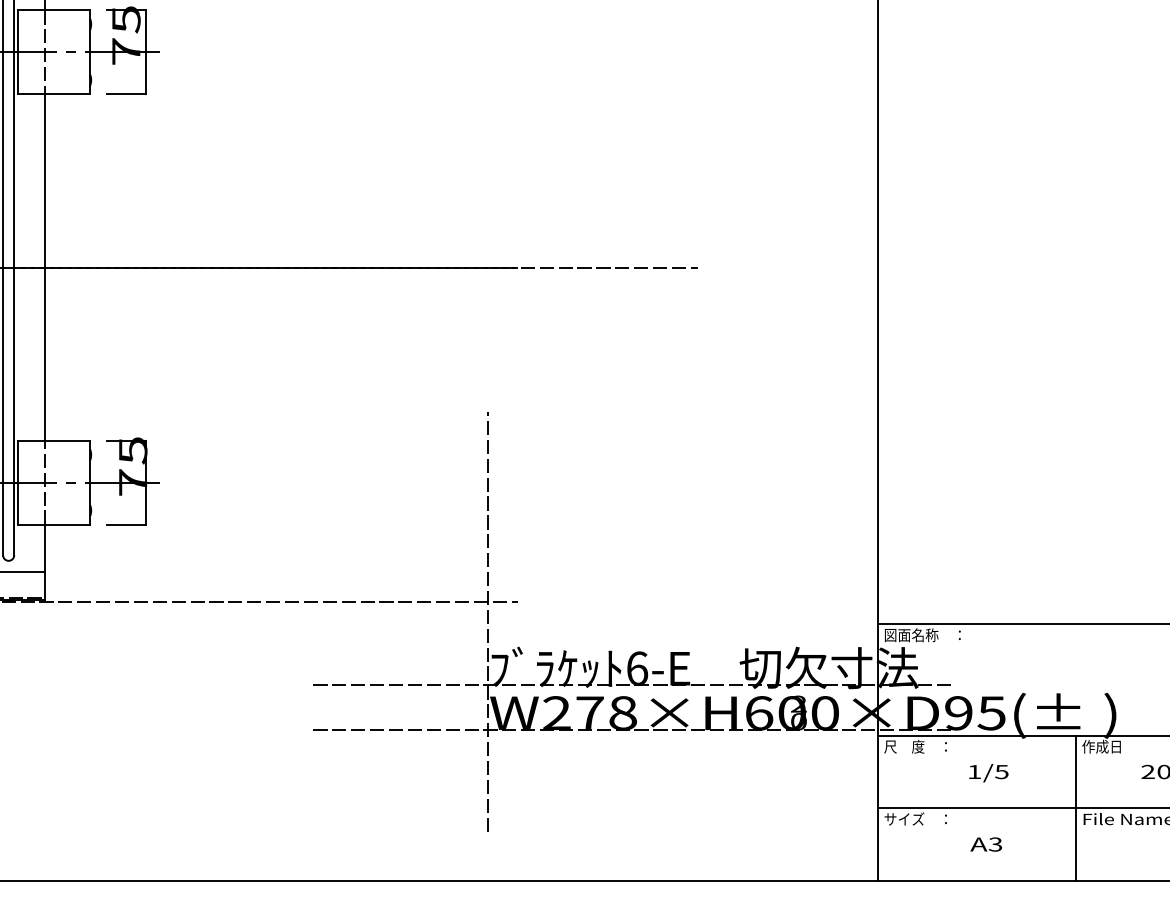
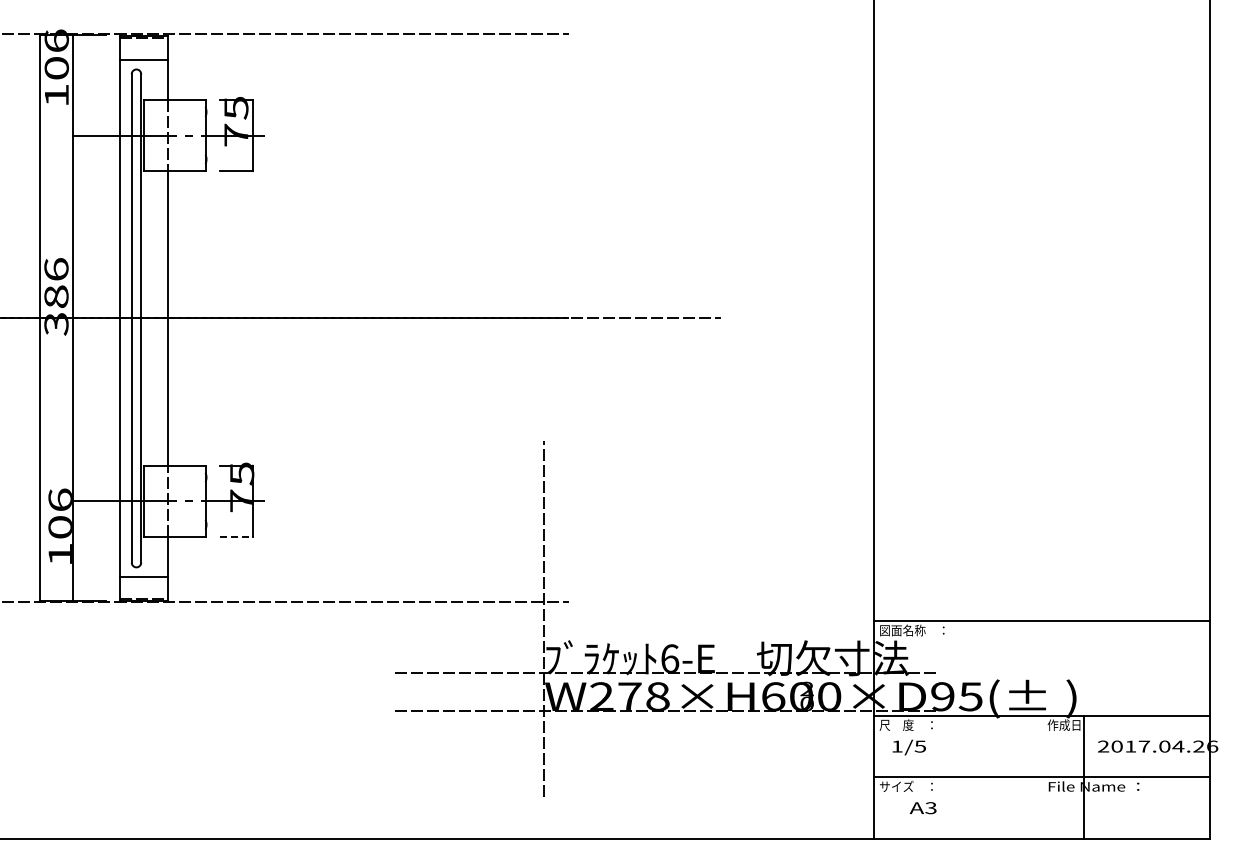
line: (126, 524) -> (236, 536), solid -> dashed
text: (987, 773) -> (908, 747), moved
line: (1076, 807) -> (1084, 776), moved
text: (985, 844) -> (922, 808), moved

